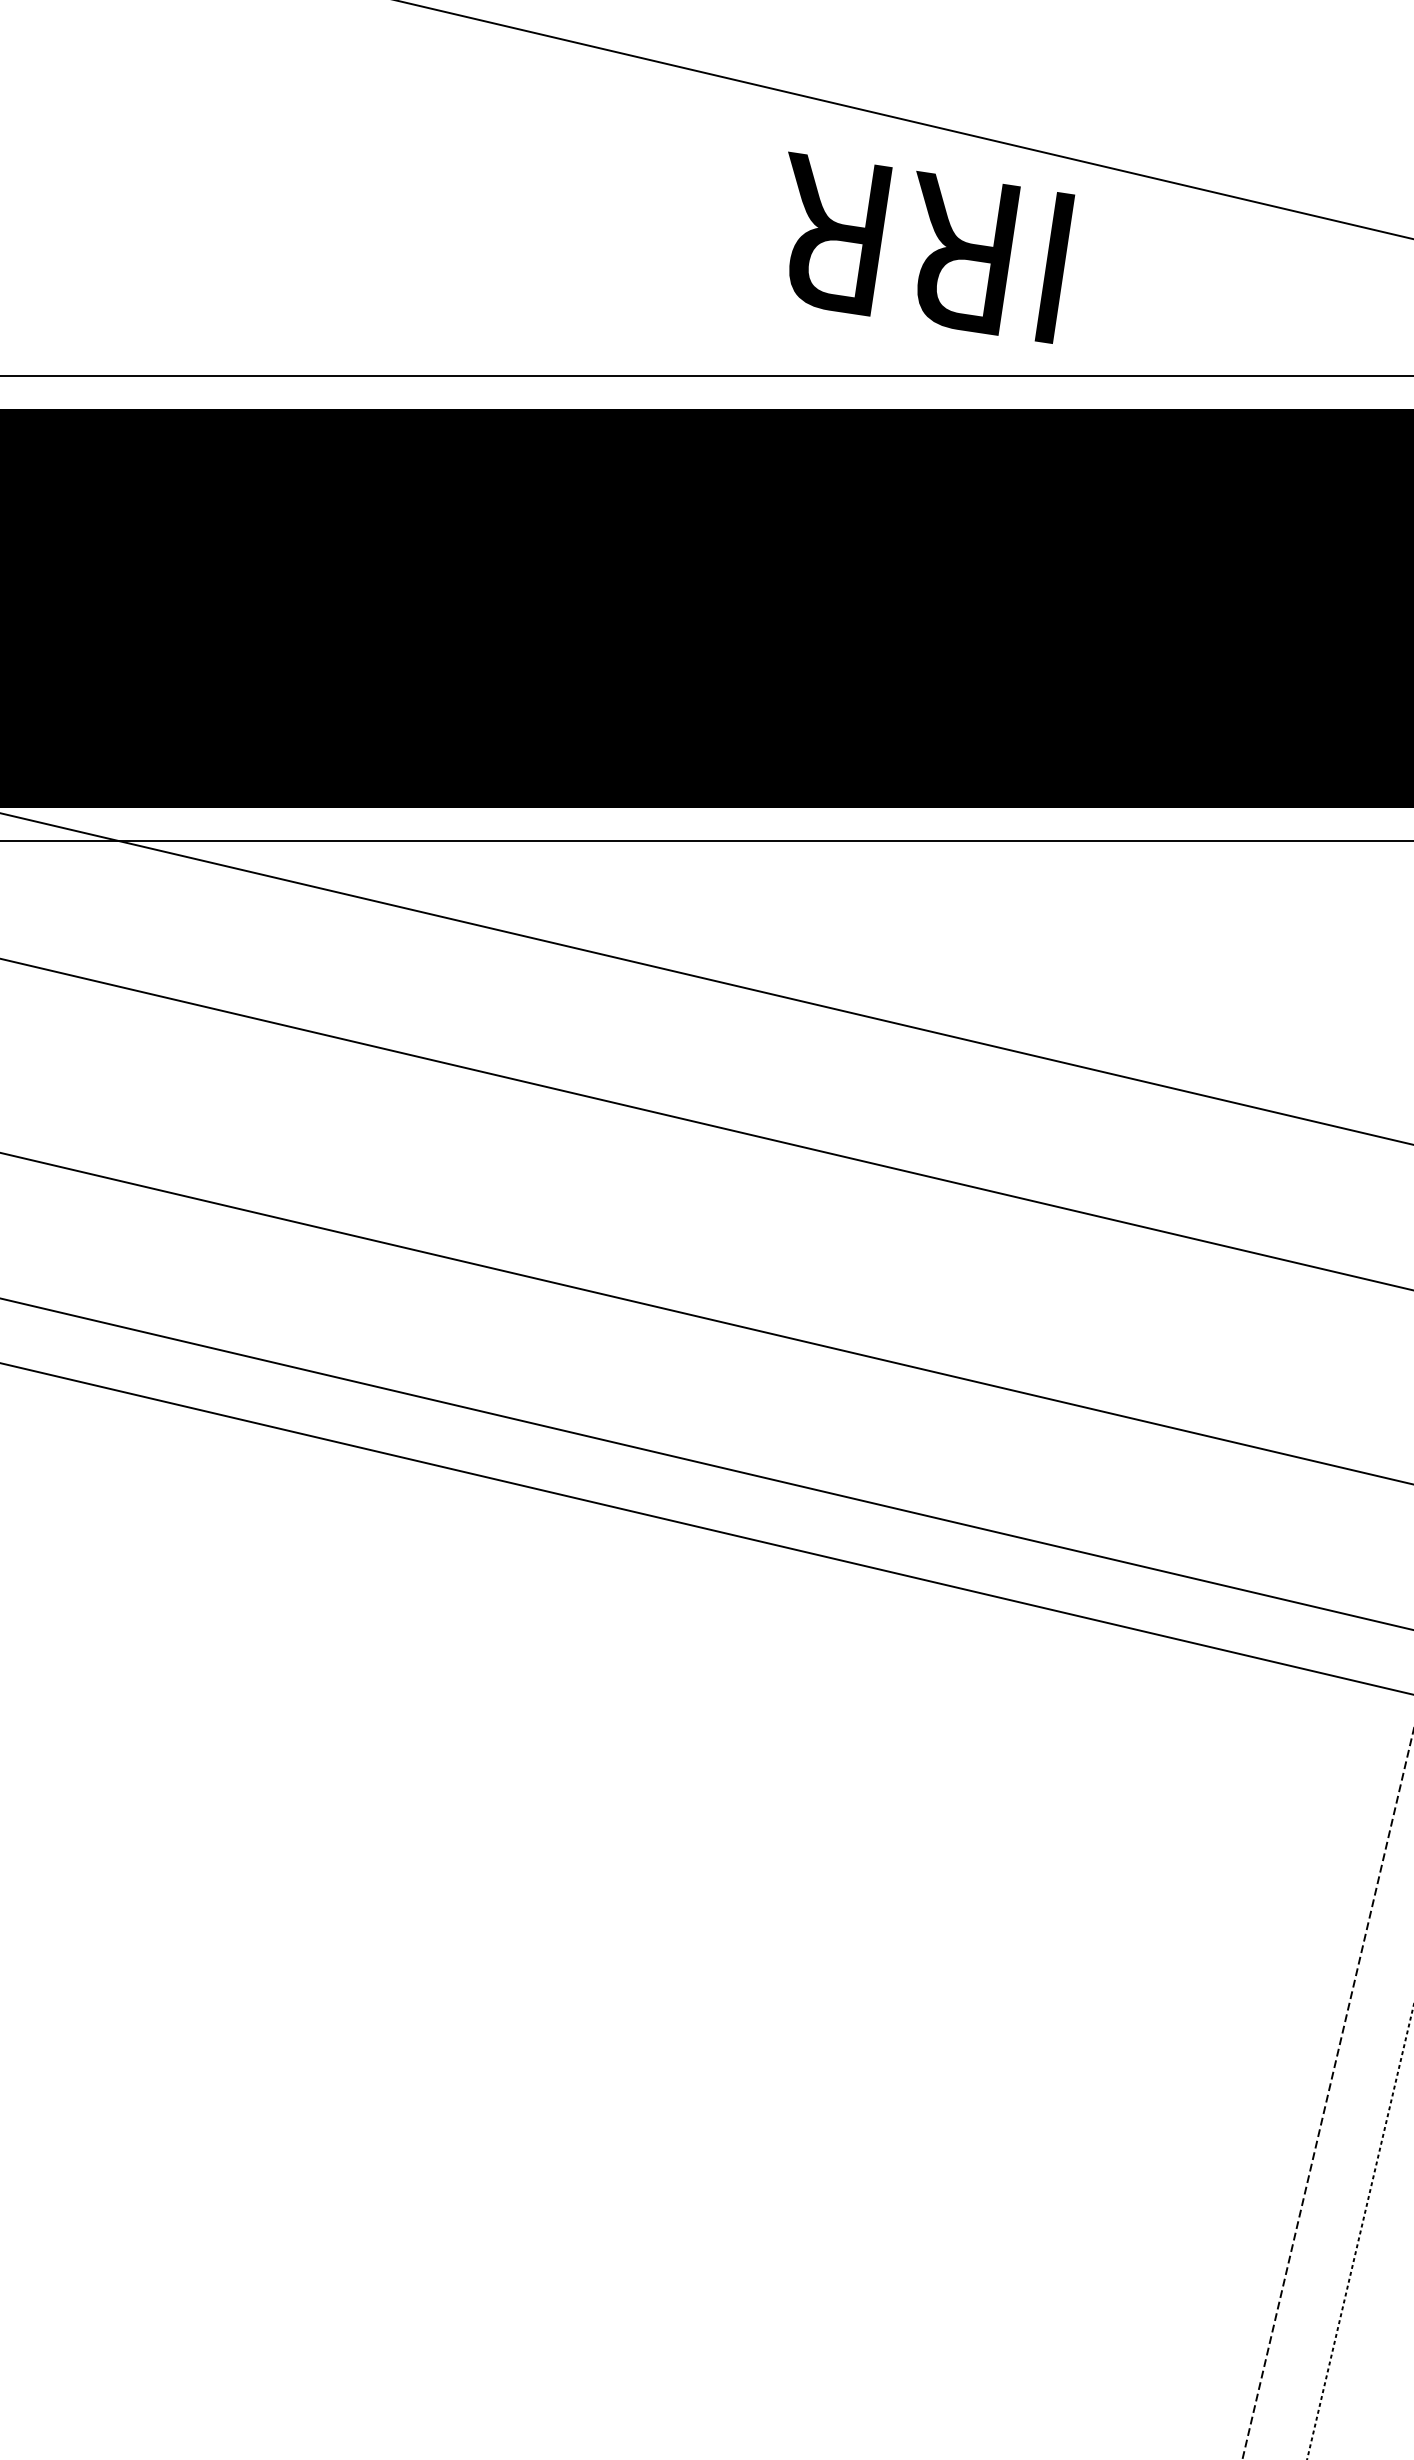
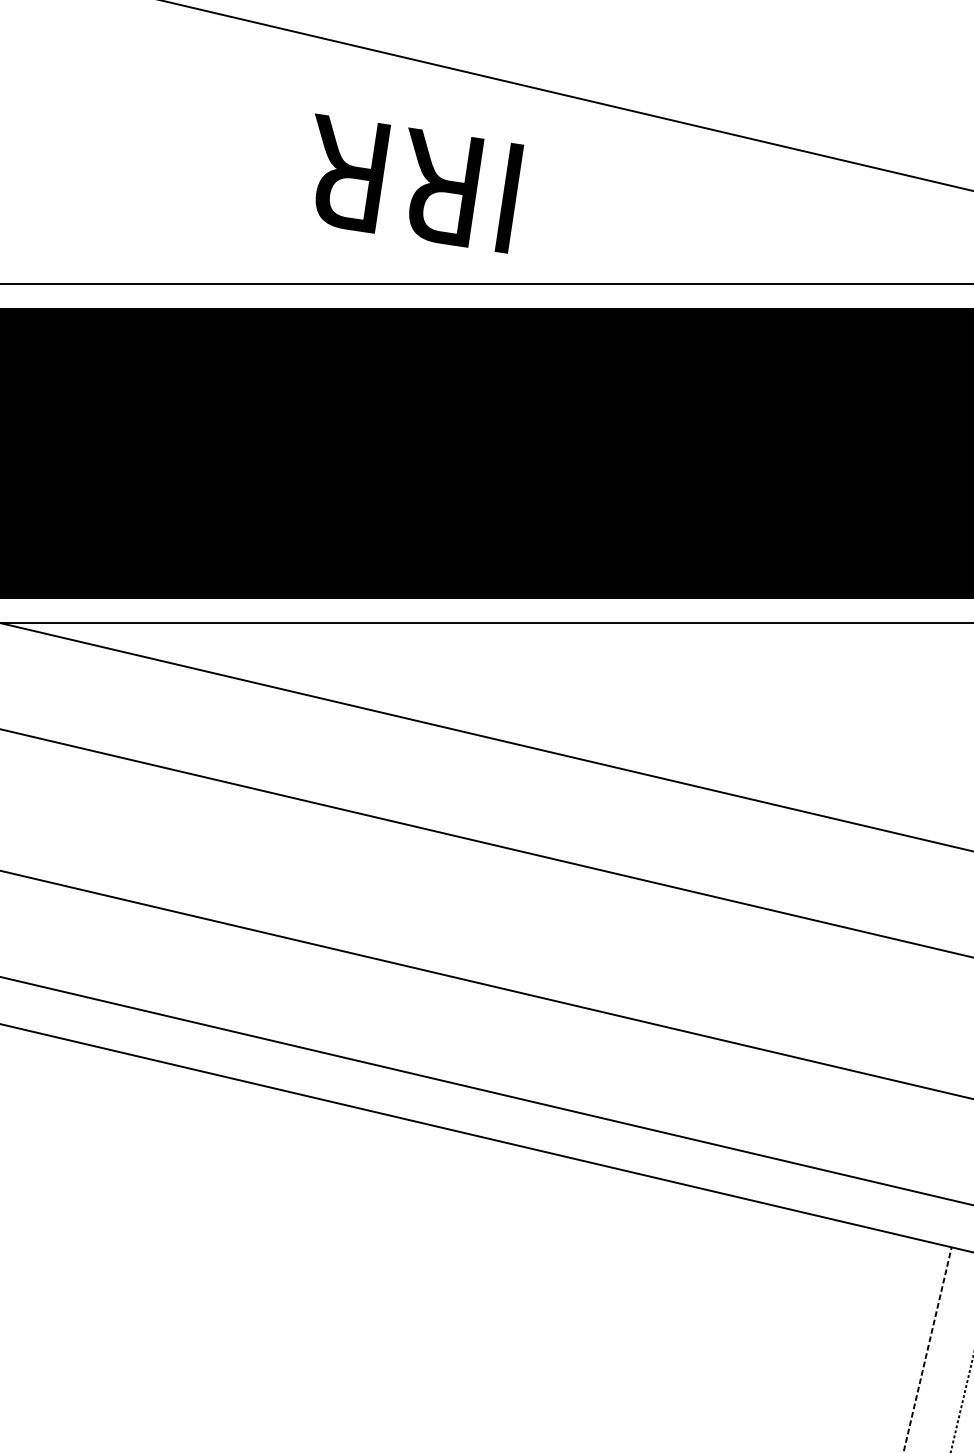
text: (931, 247) -> (419, 183), moved

